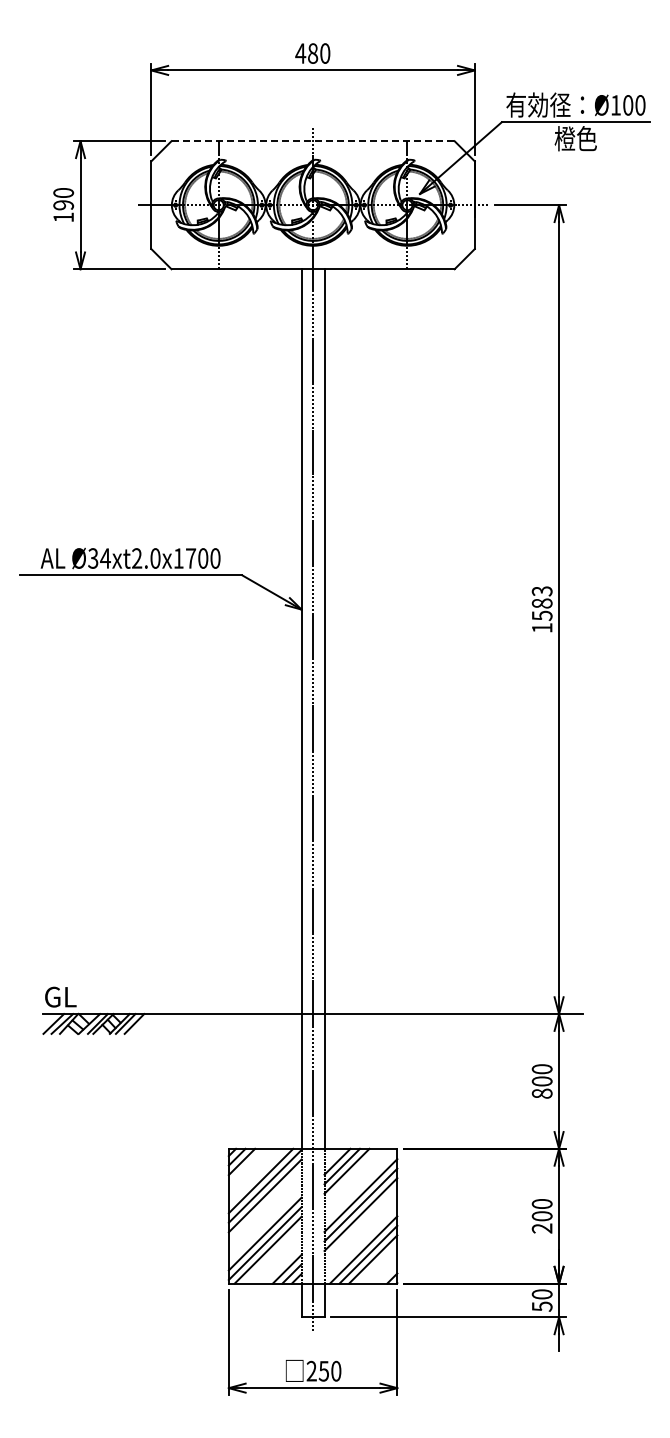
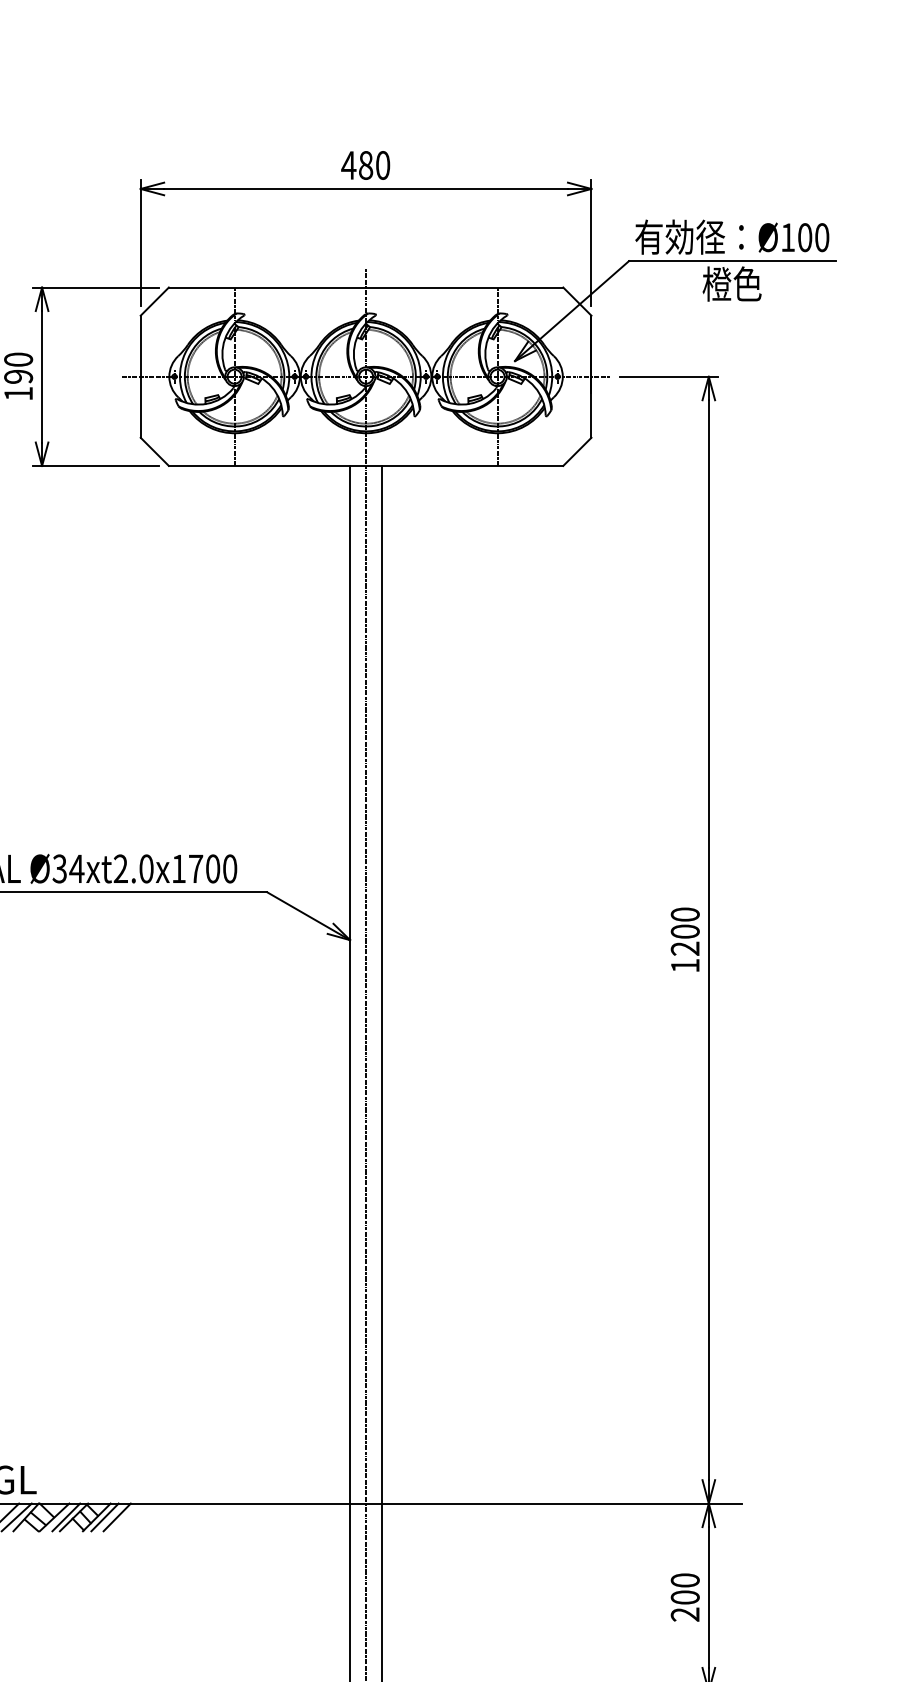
line: (313, 141) -> (366, 287), dashed -> solid
text: (541, 603) -> (684, 931), 1583 -> 1200
text: (541, 1093) -> (684, 1614), 800 -> 200

